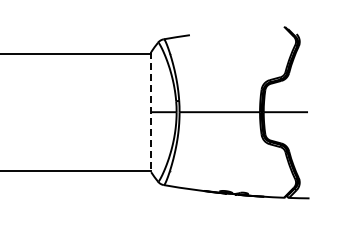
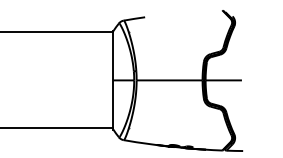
line: (151, 112) -> (113, 80), dashed -> solid

